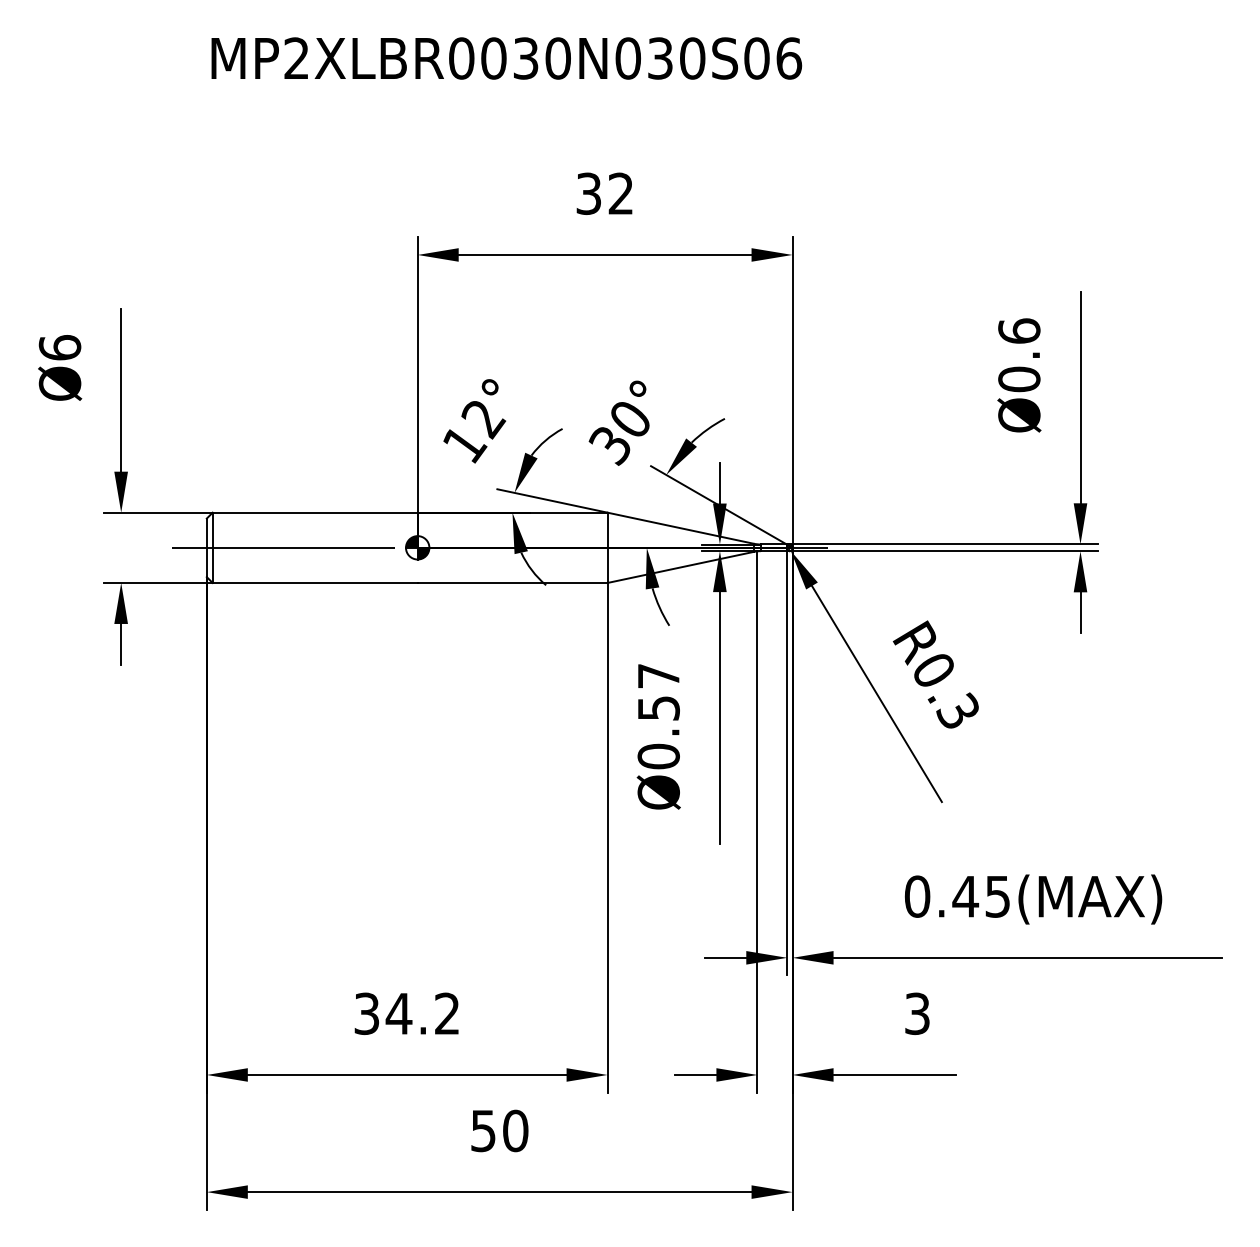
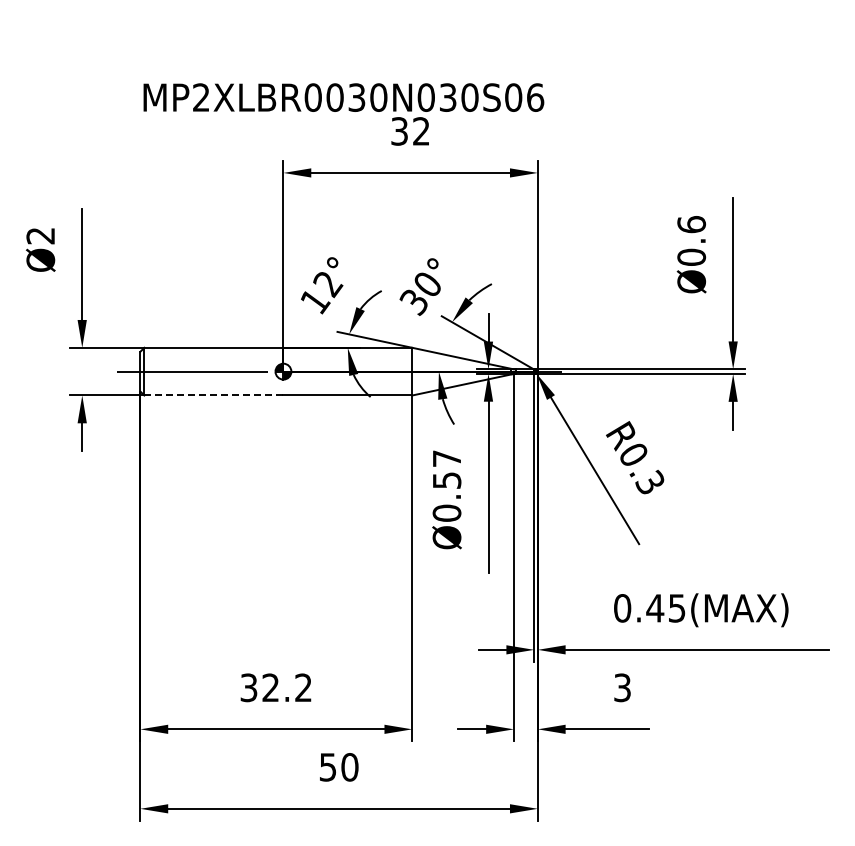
text: (506, 58) -> (343, 97), moved
text: (59, 347) -> (40, 235), Ø6 -> Ø2
line: (314, 582) -> (213, 395), solid -> dashed
text: (398, 1013) -> (270, 687), 34.2 -> 32.2

